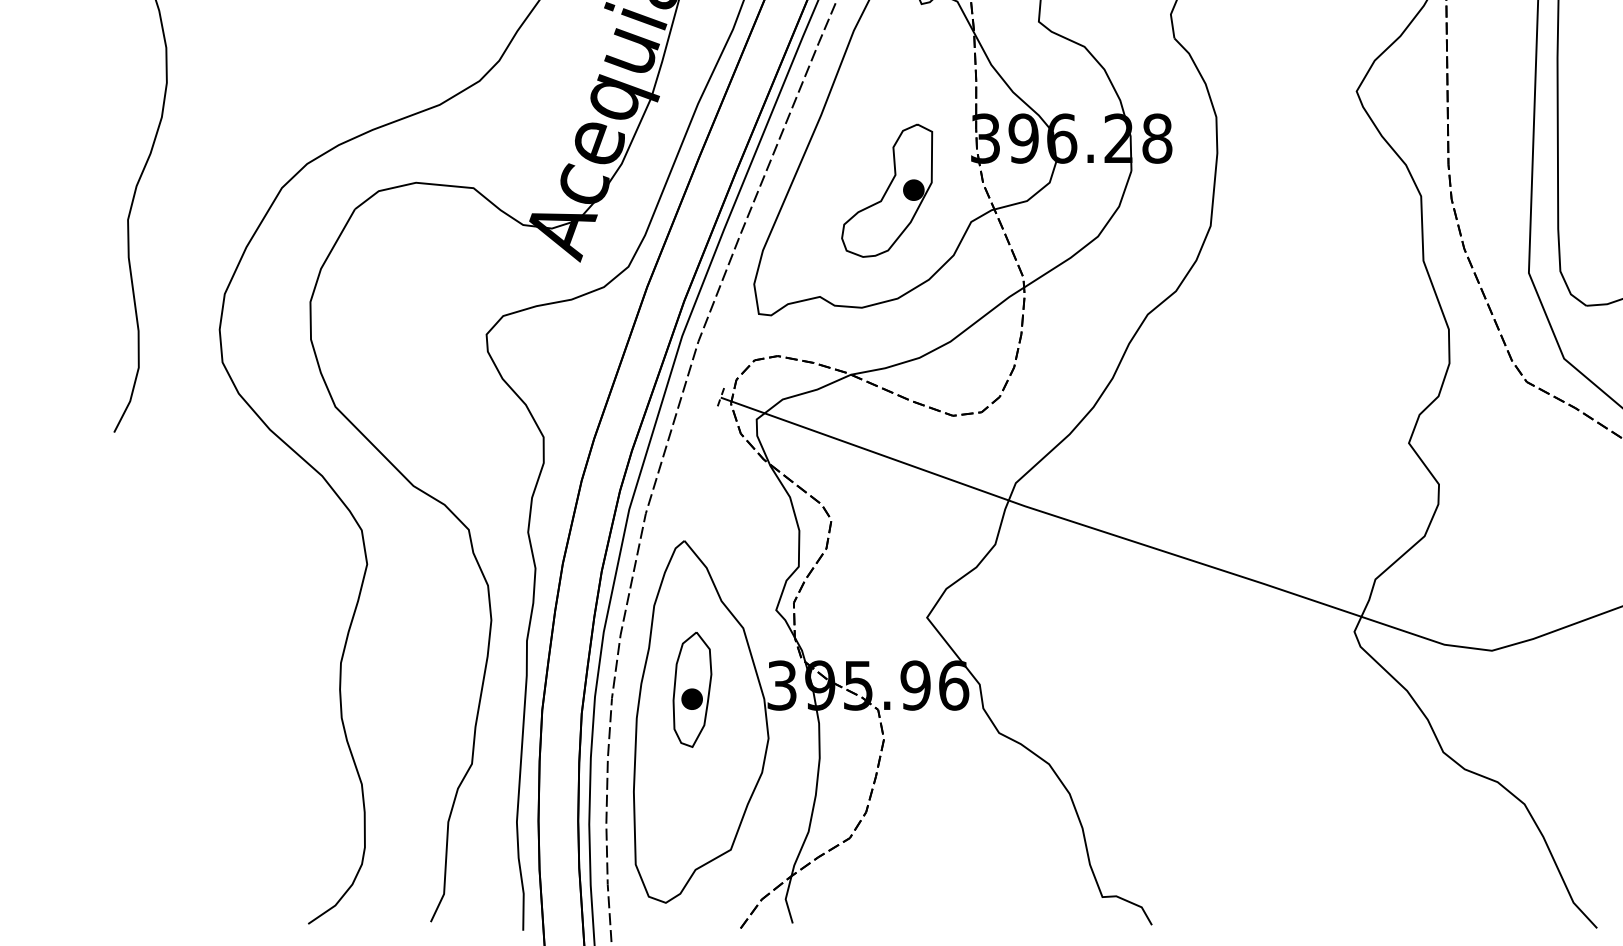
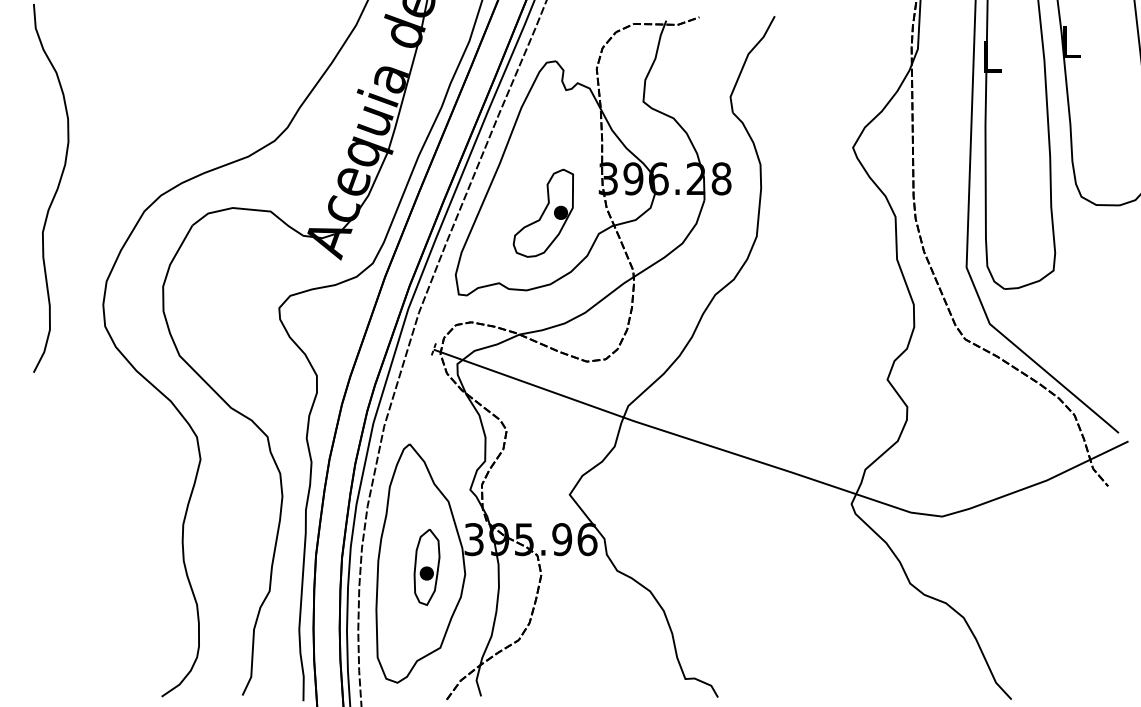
part: (691, 690) -> (426, 567), moved

